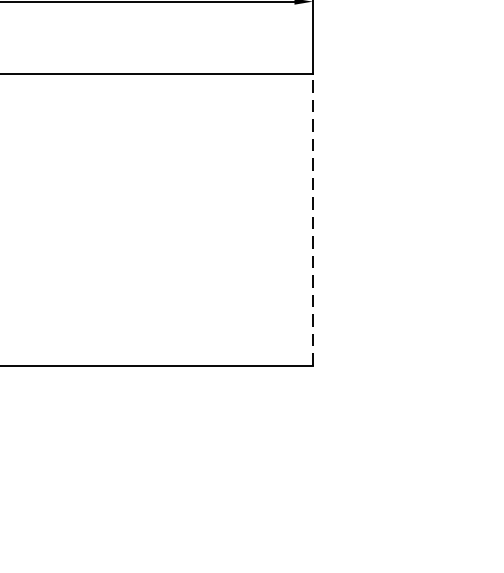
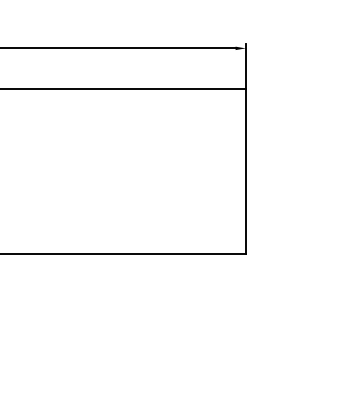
line: (312, 218) -> (245, 170), dashed -> solid

